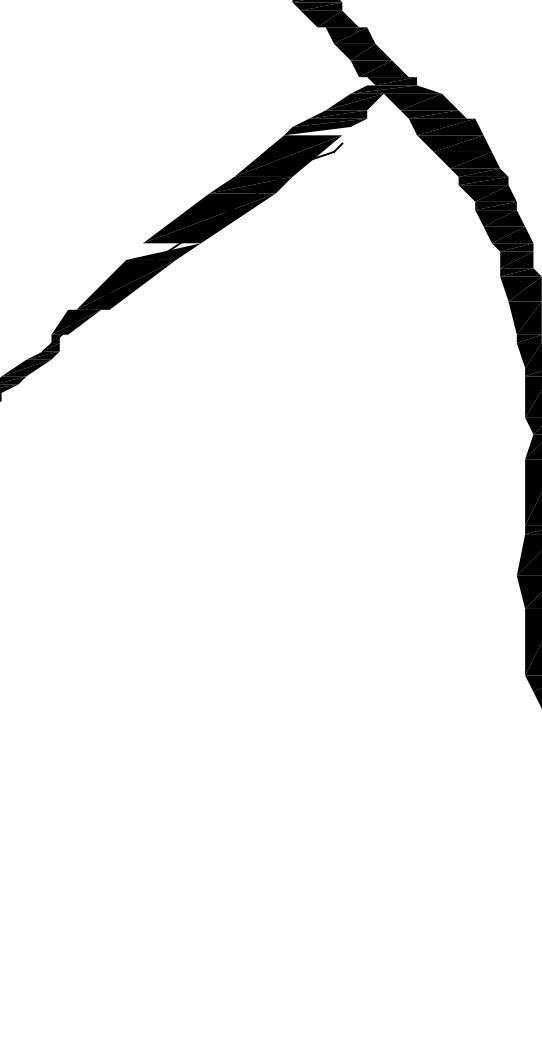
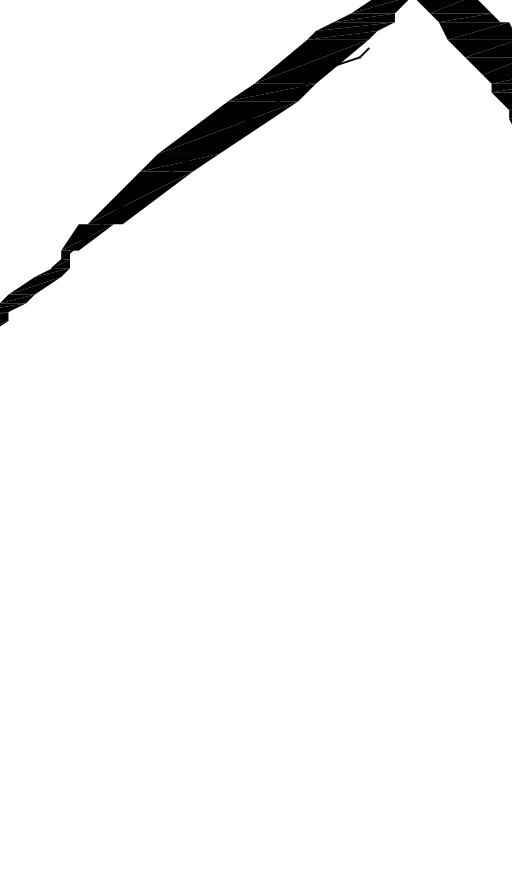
fill: (317, 131) -> (342, 35), added
fill: (163, 251) -> (179, 162), added

